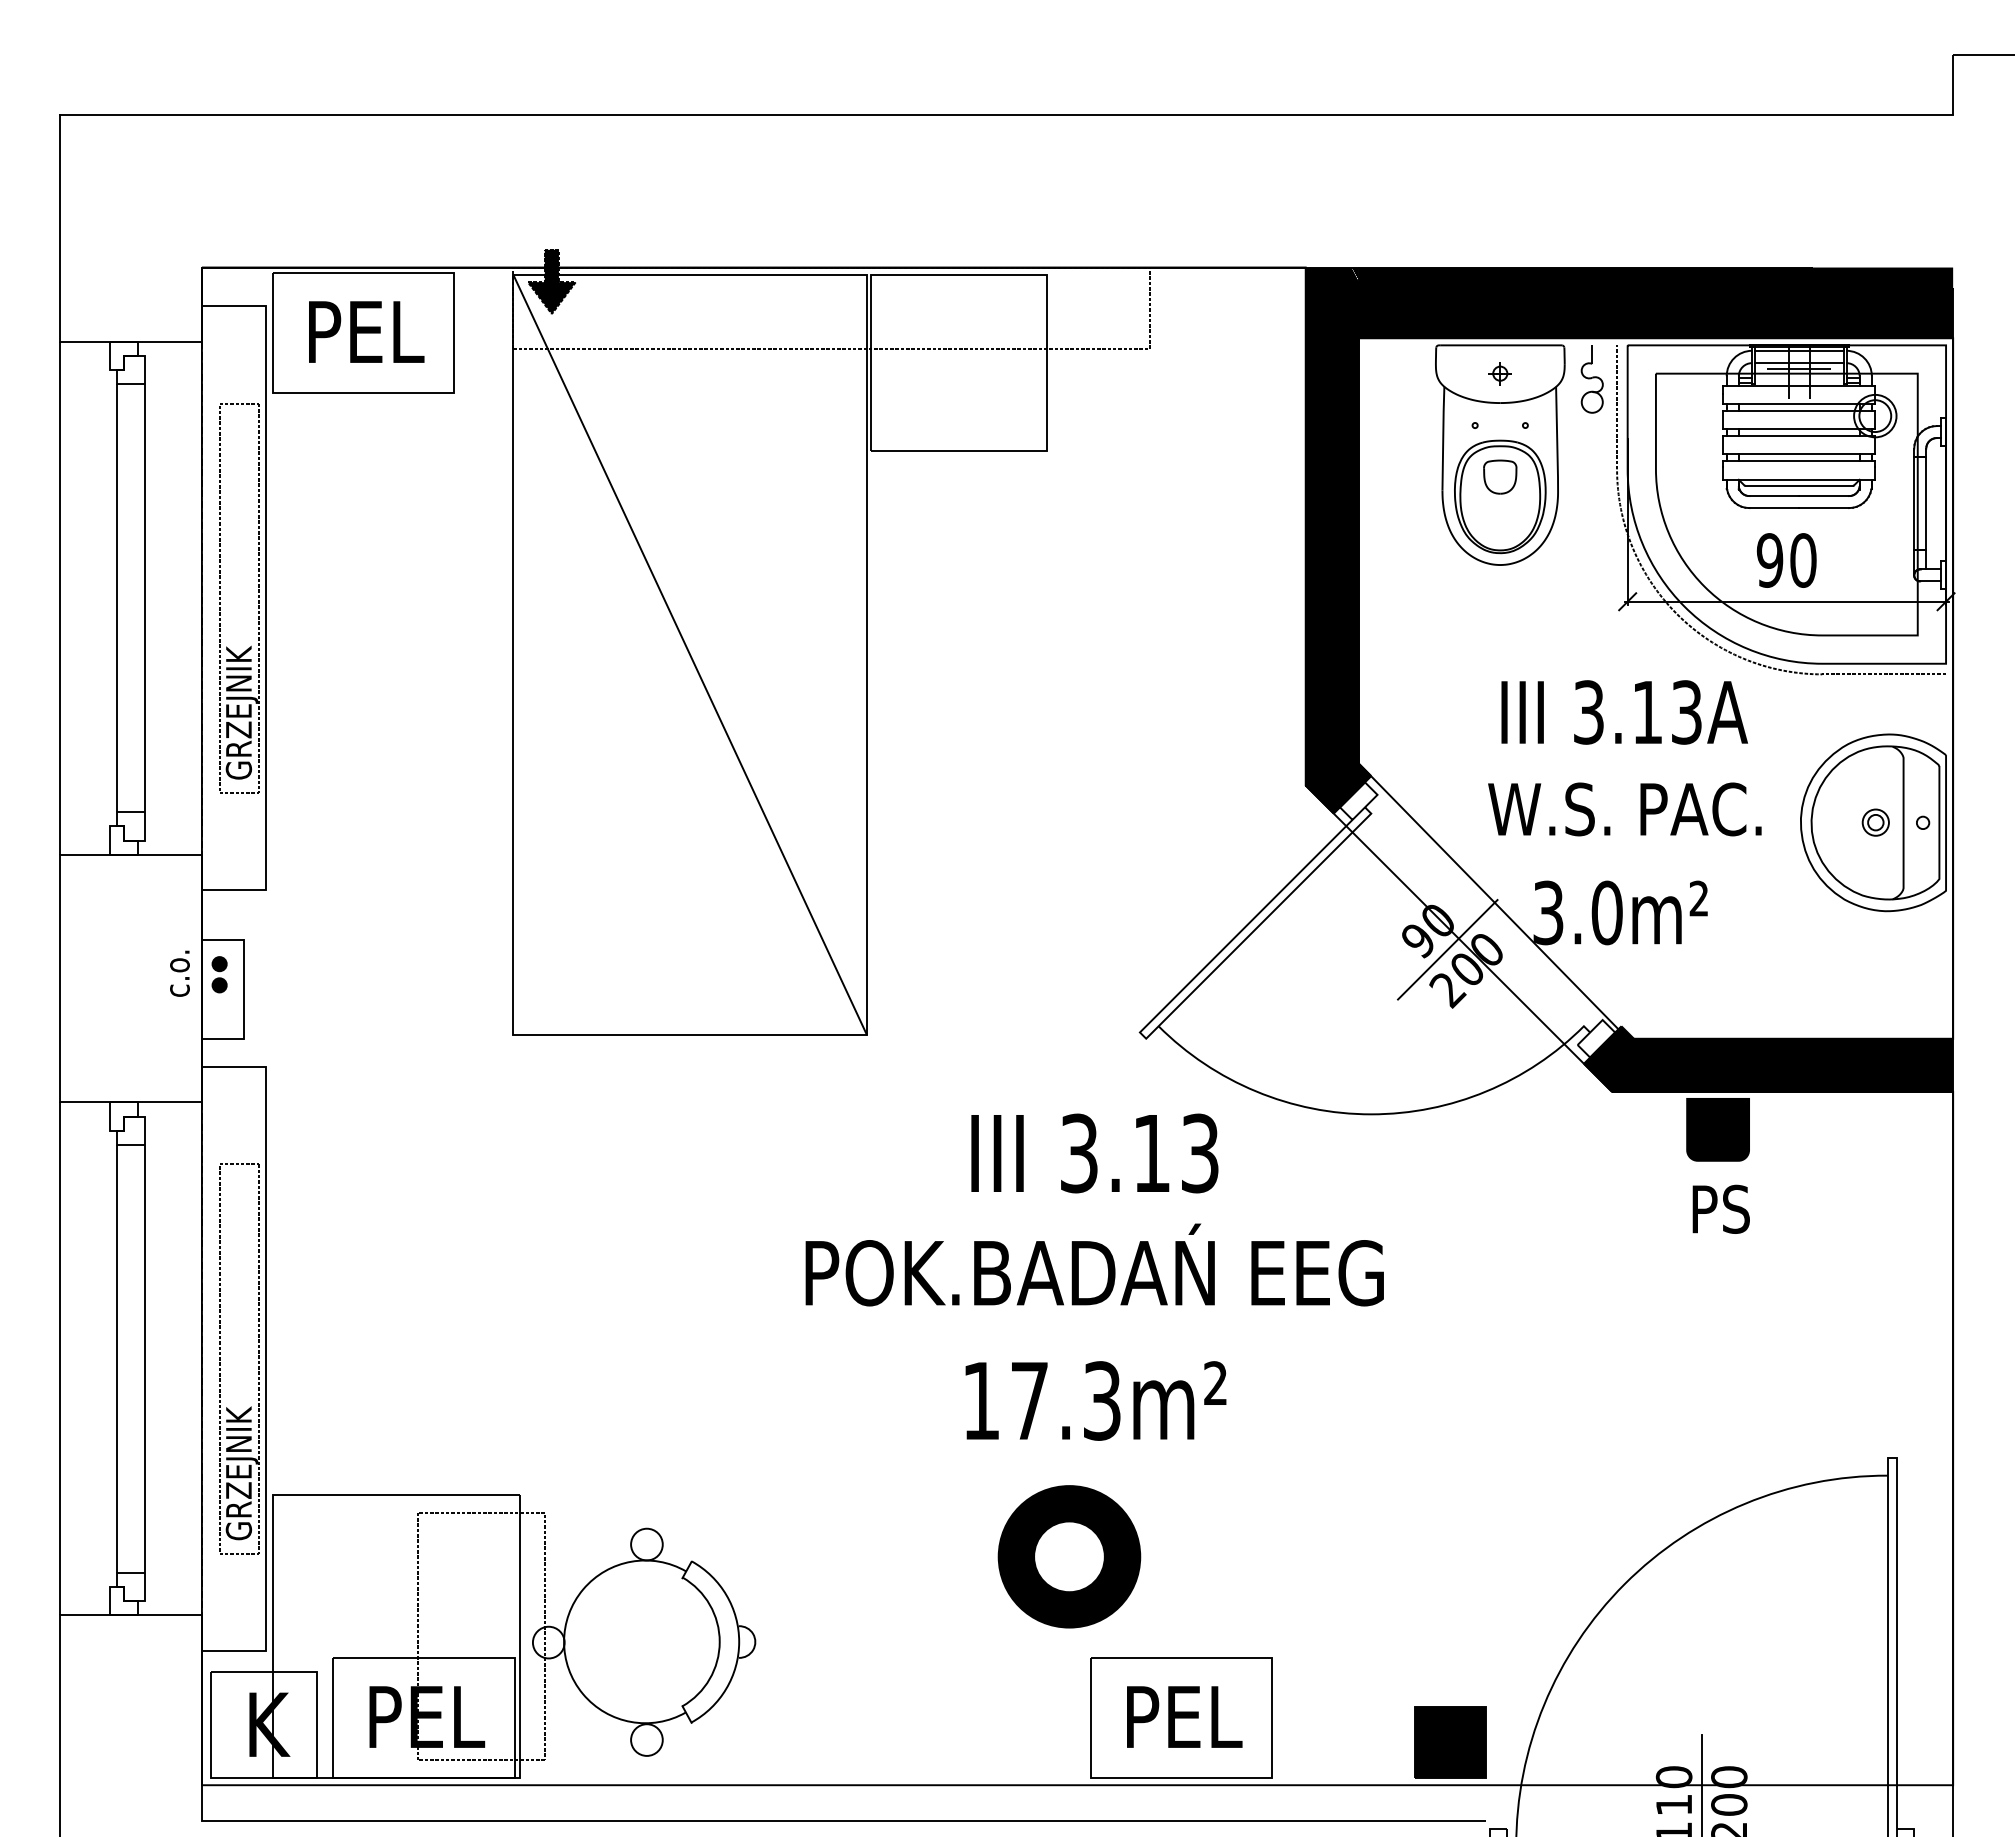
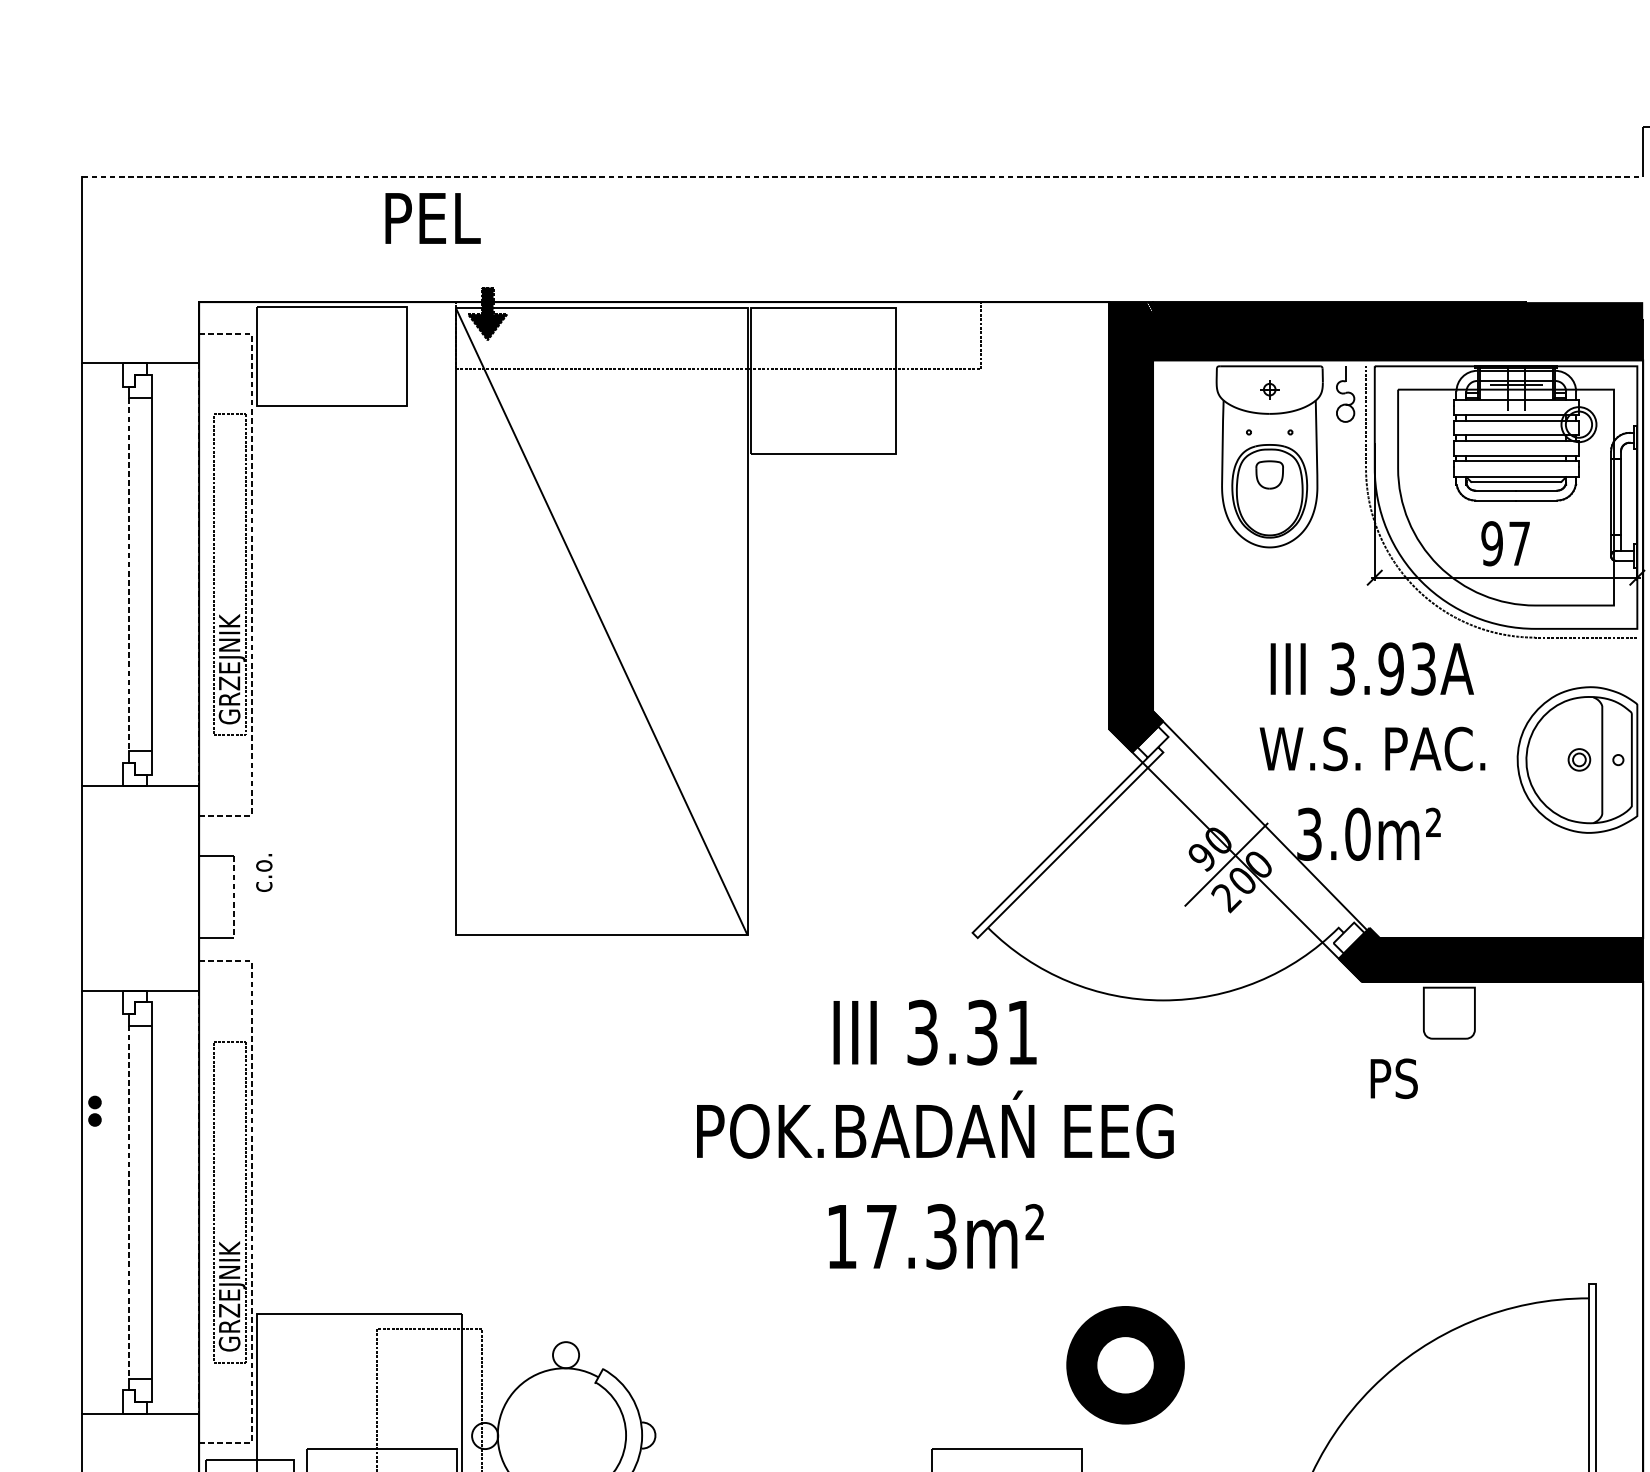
line: (1007, 115) -> (863, 176), solid -> dashed
text: (366, 331) -> (432, 218), moved
text: (1803, 560) -> (1519, 543), 90 -> 97
line: (117, 598) -> (129, 575), solid -> dashed
line: (265, 598) -> (251, 575), solid -> dashed
text: (1647, 712) -> (1391, 669), 3.13A -> 3.93A
text: (179, 973) -> (263, 872), moved
part: (219, 974) -> (94, 1111), moved
line: (244, 989) -> (234, 897), solid -> dashed
fill: (1718, 1129) -> (1449, 1012), removed
text: (1175, 1153) -> (1001, 1032), 3.13 -> 3.31
text: (1720, 1208) -> (1393, 1078), moved
line: (265, 1358) -> (251, 1201), solid -> dashed
line: (117, 1359) -> (129, 1202), solid -> dashed
part: (1069, 1556) -> (1125, 1365), moved

